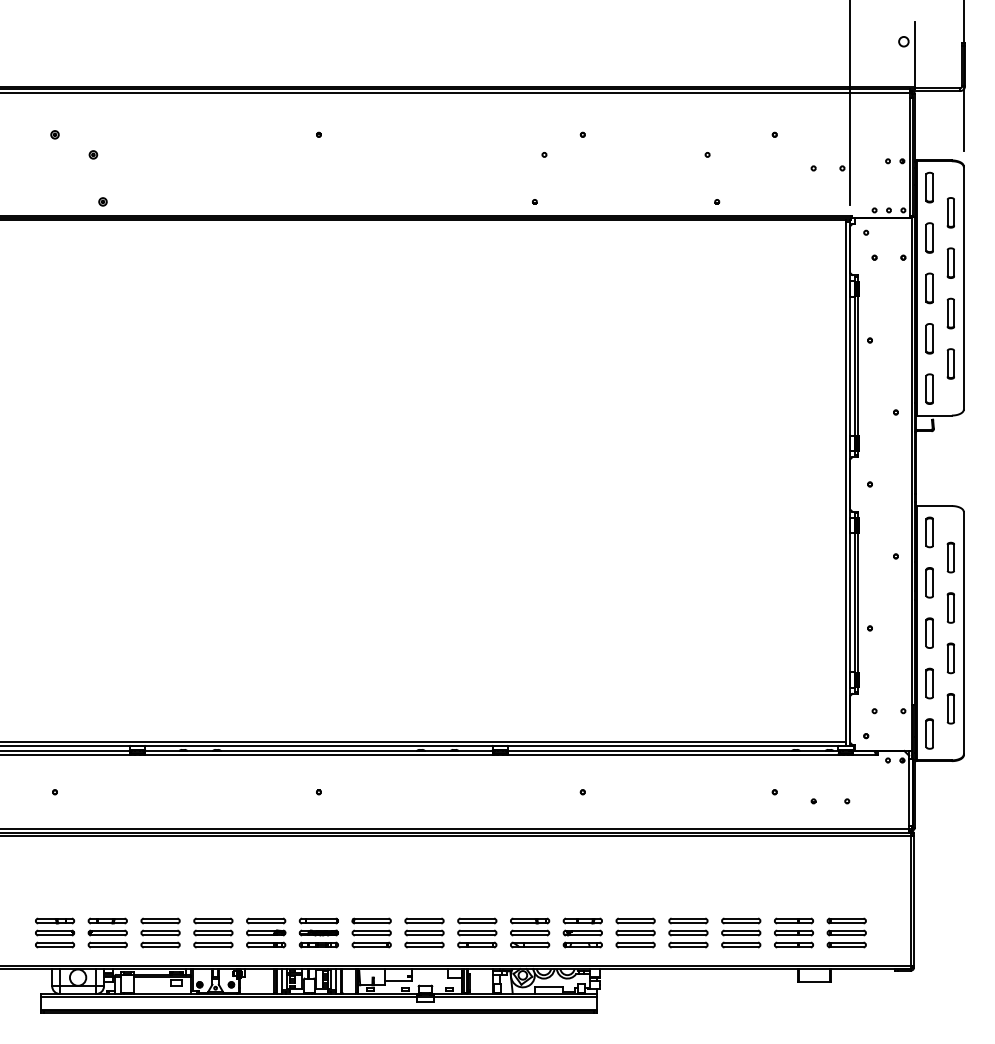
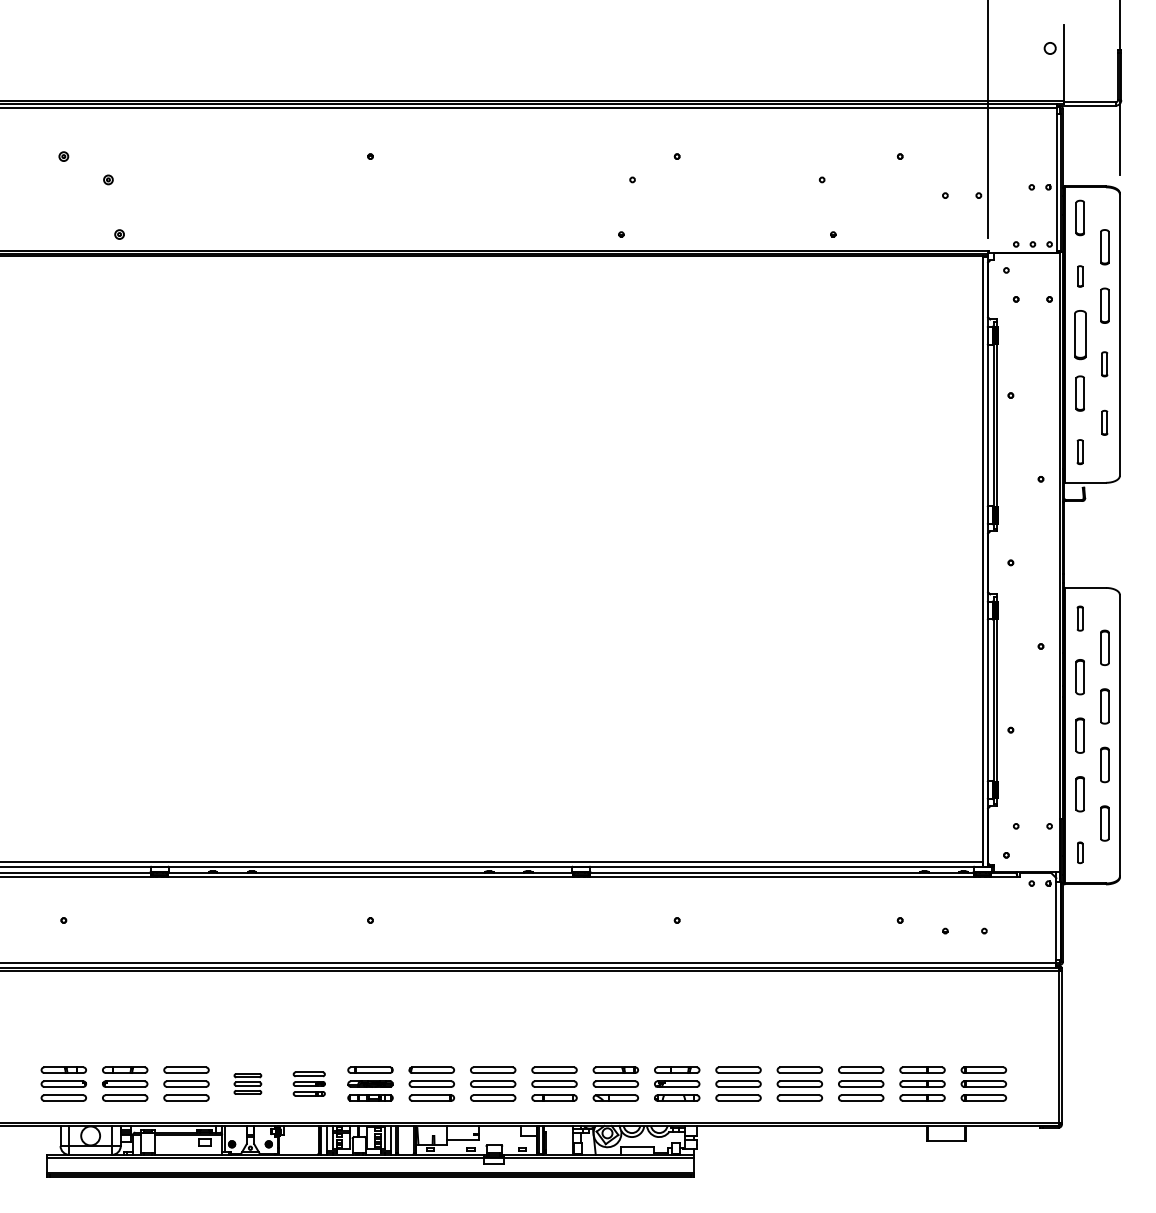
part: (929, 237) -> (1079, 275), size x0.6
part: (929, 288) -> (1079, 335), size x1.4
part: (950, 313) -> (1104, 364), size x0.7
part: (950, 363) -> (1104, 422), size x0.7
part: (929, 388) -> (1079, 451), size x0.7
part: (929, 532) -> (1079, 618), size x0.7
part: (929, 733) -> (1079, 852), size x0.6
part: (213, 932) -> (247, 1083), size x0.6
part: (266, 932) -> (309, 1083), size x0.7

